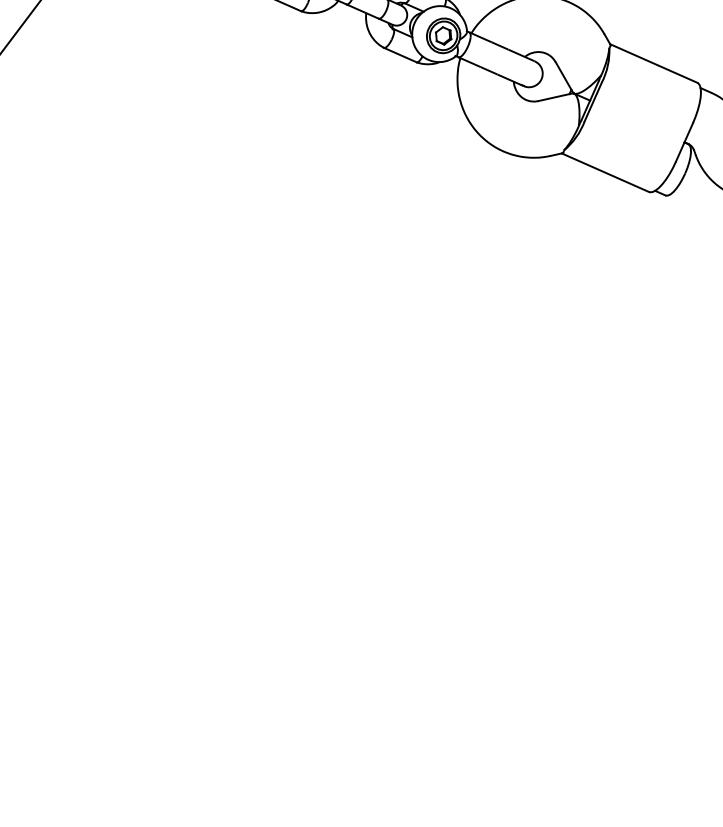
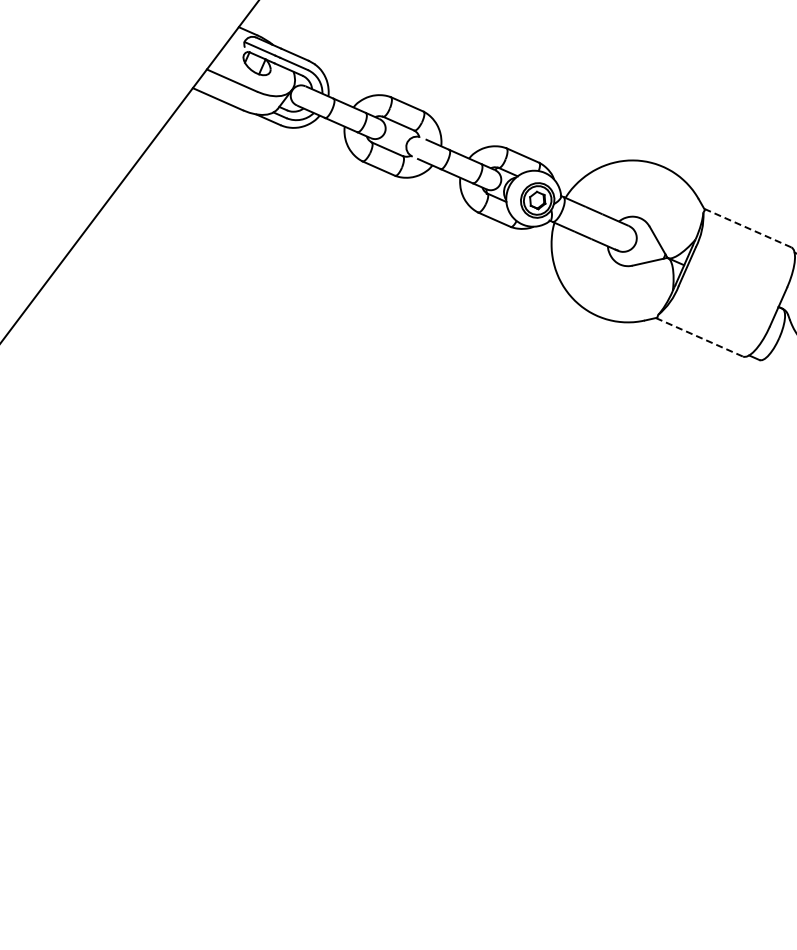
line: (653, 63) -> (747, 228), solid -> dashed
line: (605, 172) -> (699, 337), solid -> dashed

